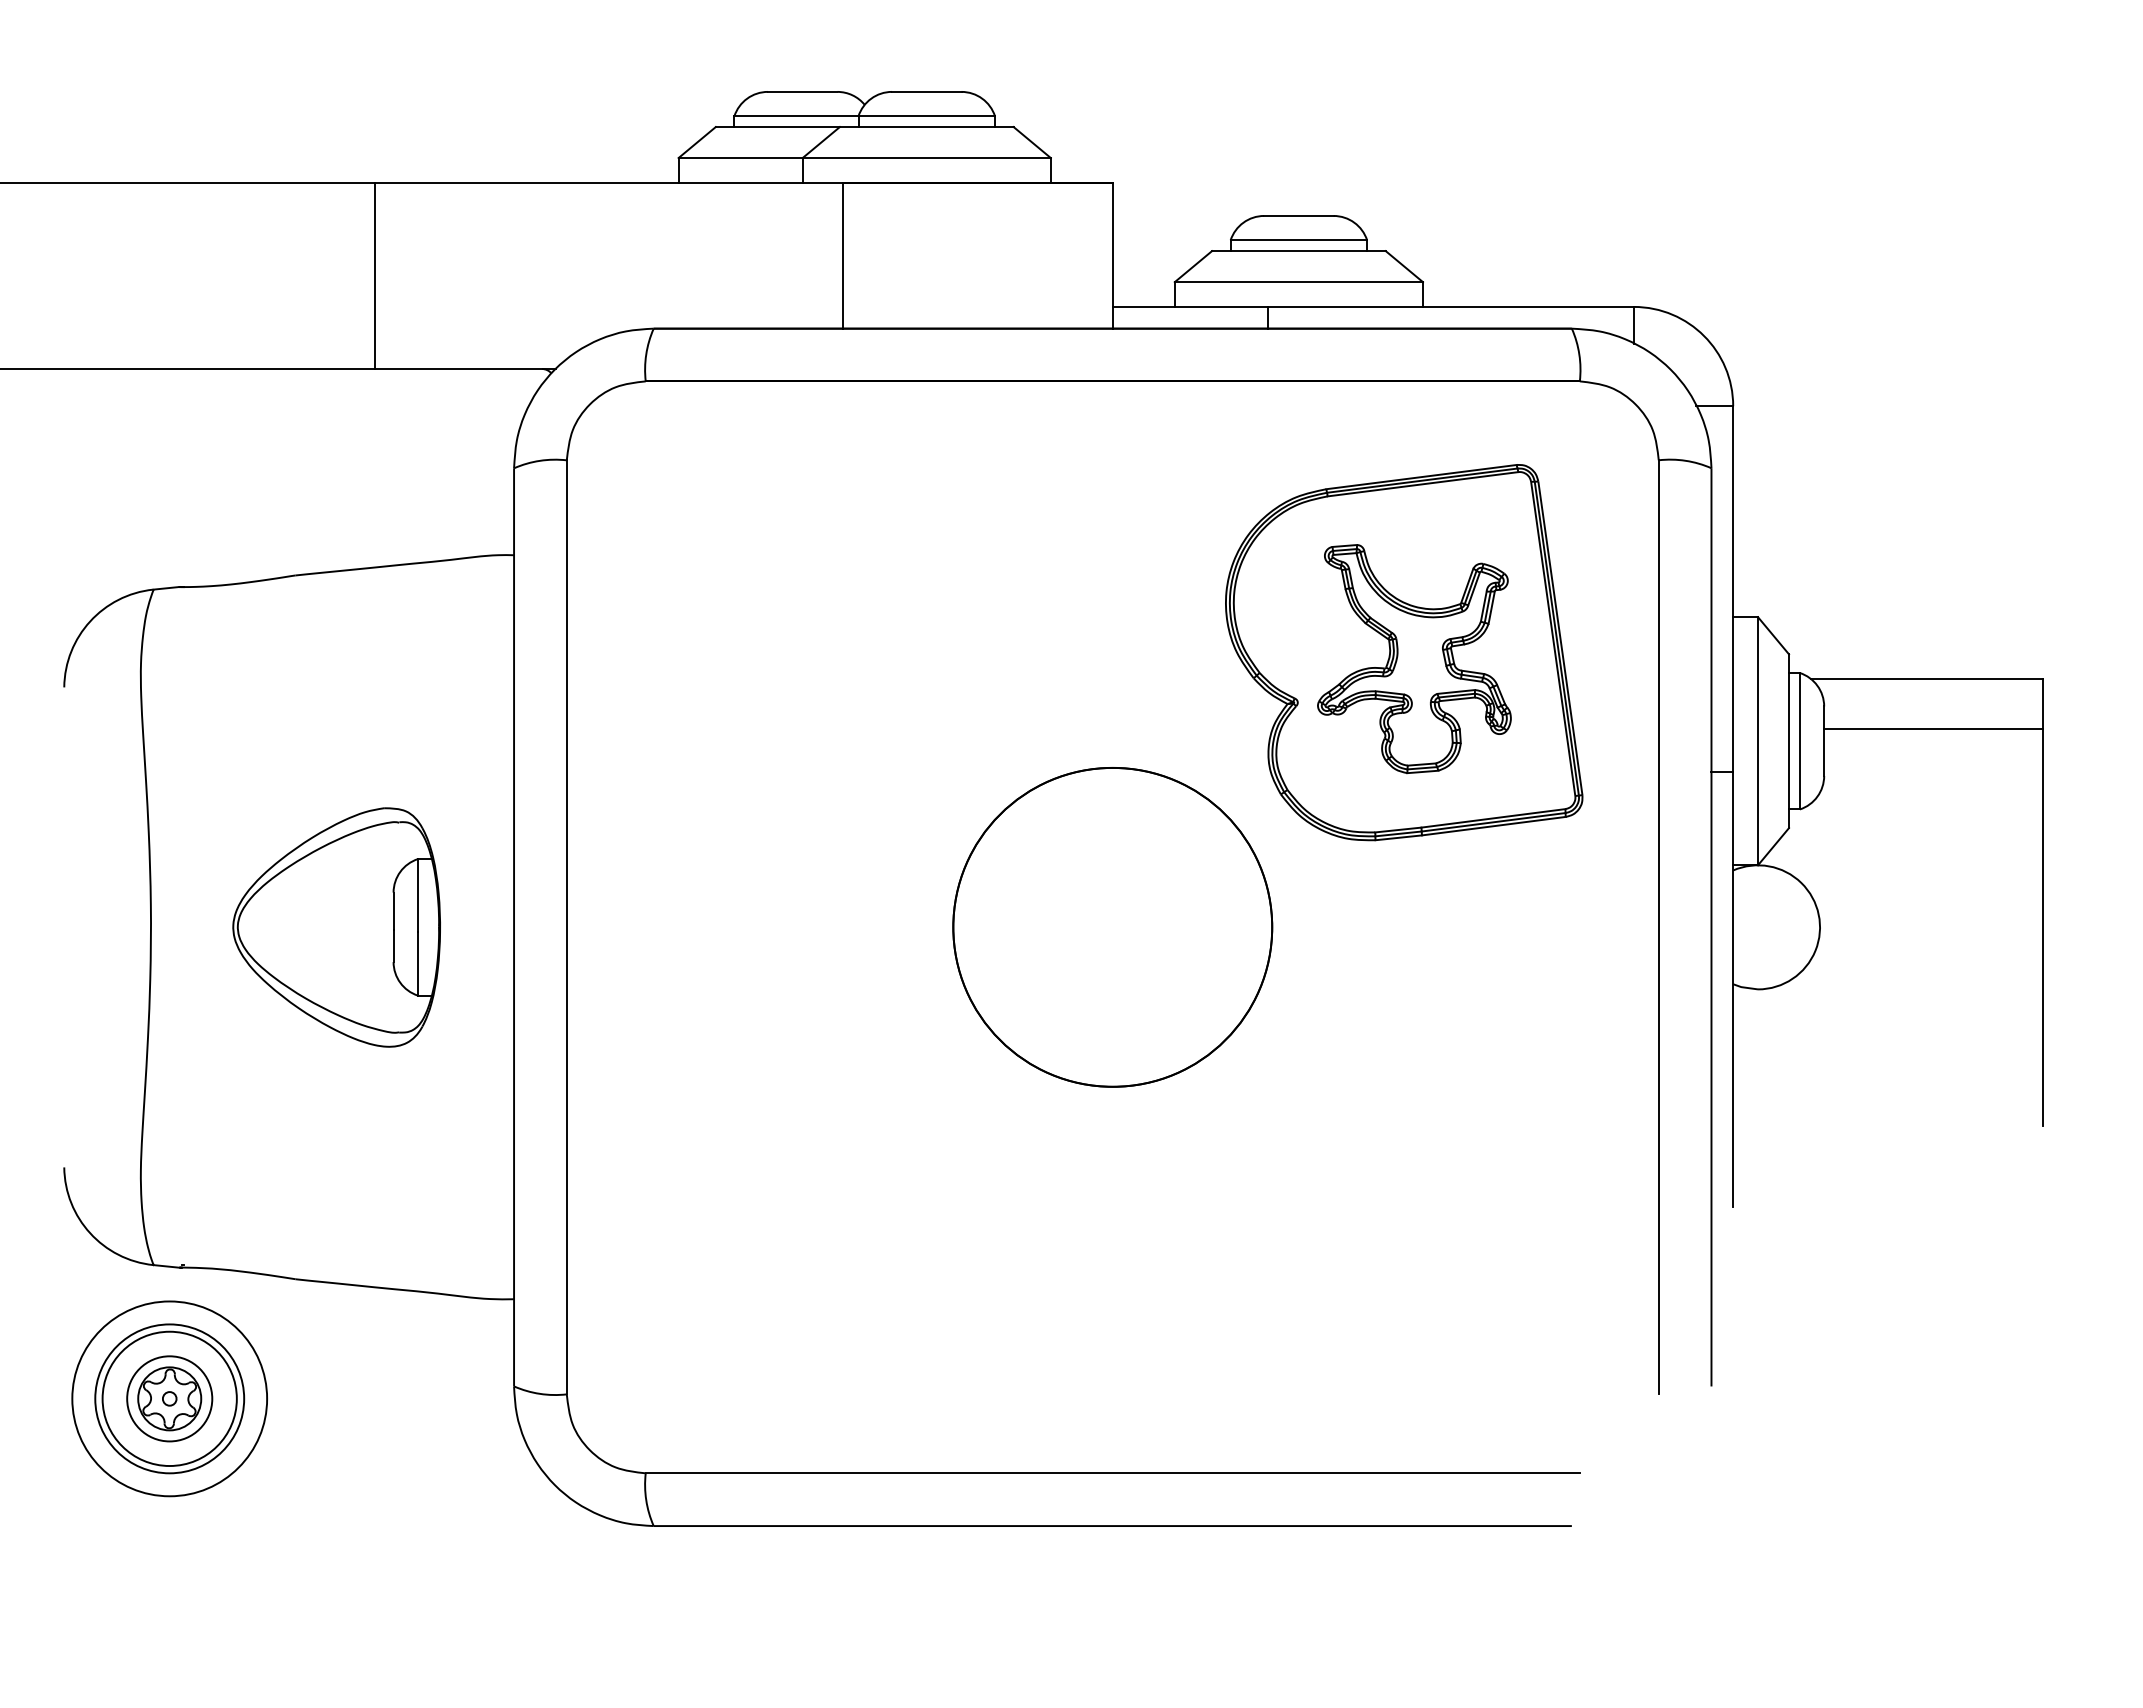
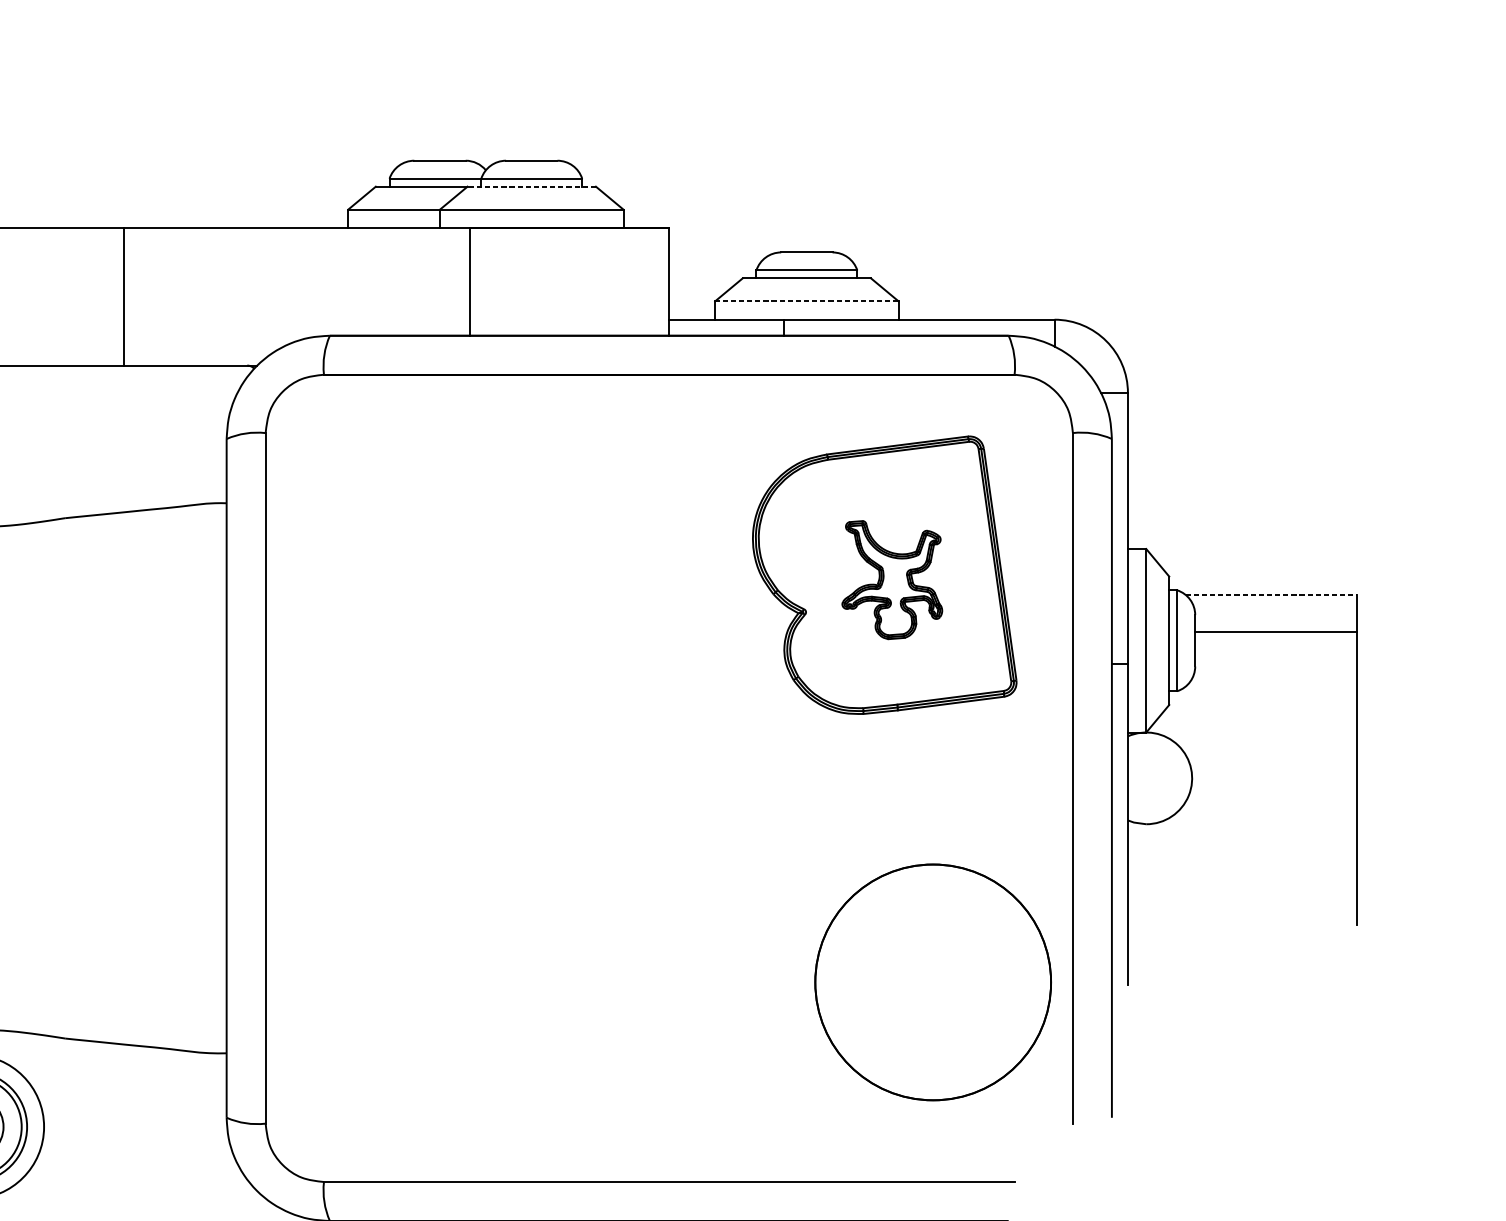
line: (926, 127) -> (531, 187), solid -> dashed
line: (1298, 282) -> (806, 301), solid -> dashed
part: (1414, 659) -> (892, 580), size x0.7
line: (1927, 679) -> (1271, 595), solid -> dashed
part: (336, 927) -> (95, 778), removed
part: (1112, 927) -> (933, 982), moved

